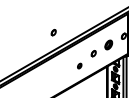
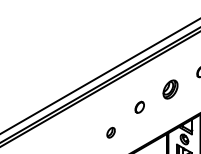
part: (53, 32) -> (57, 63), removed

